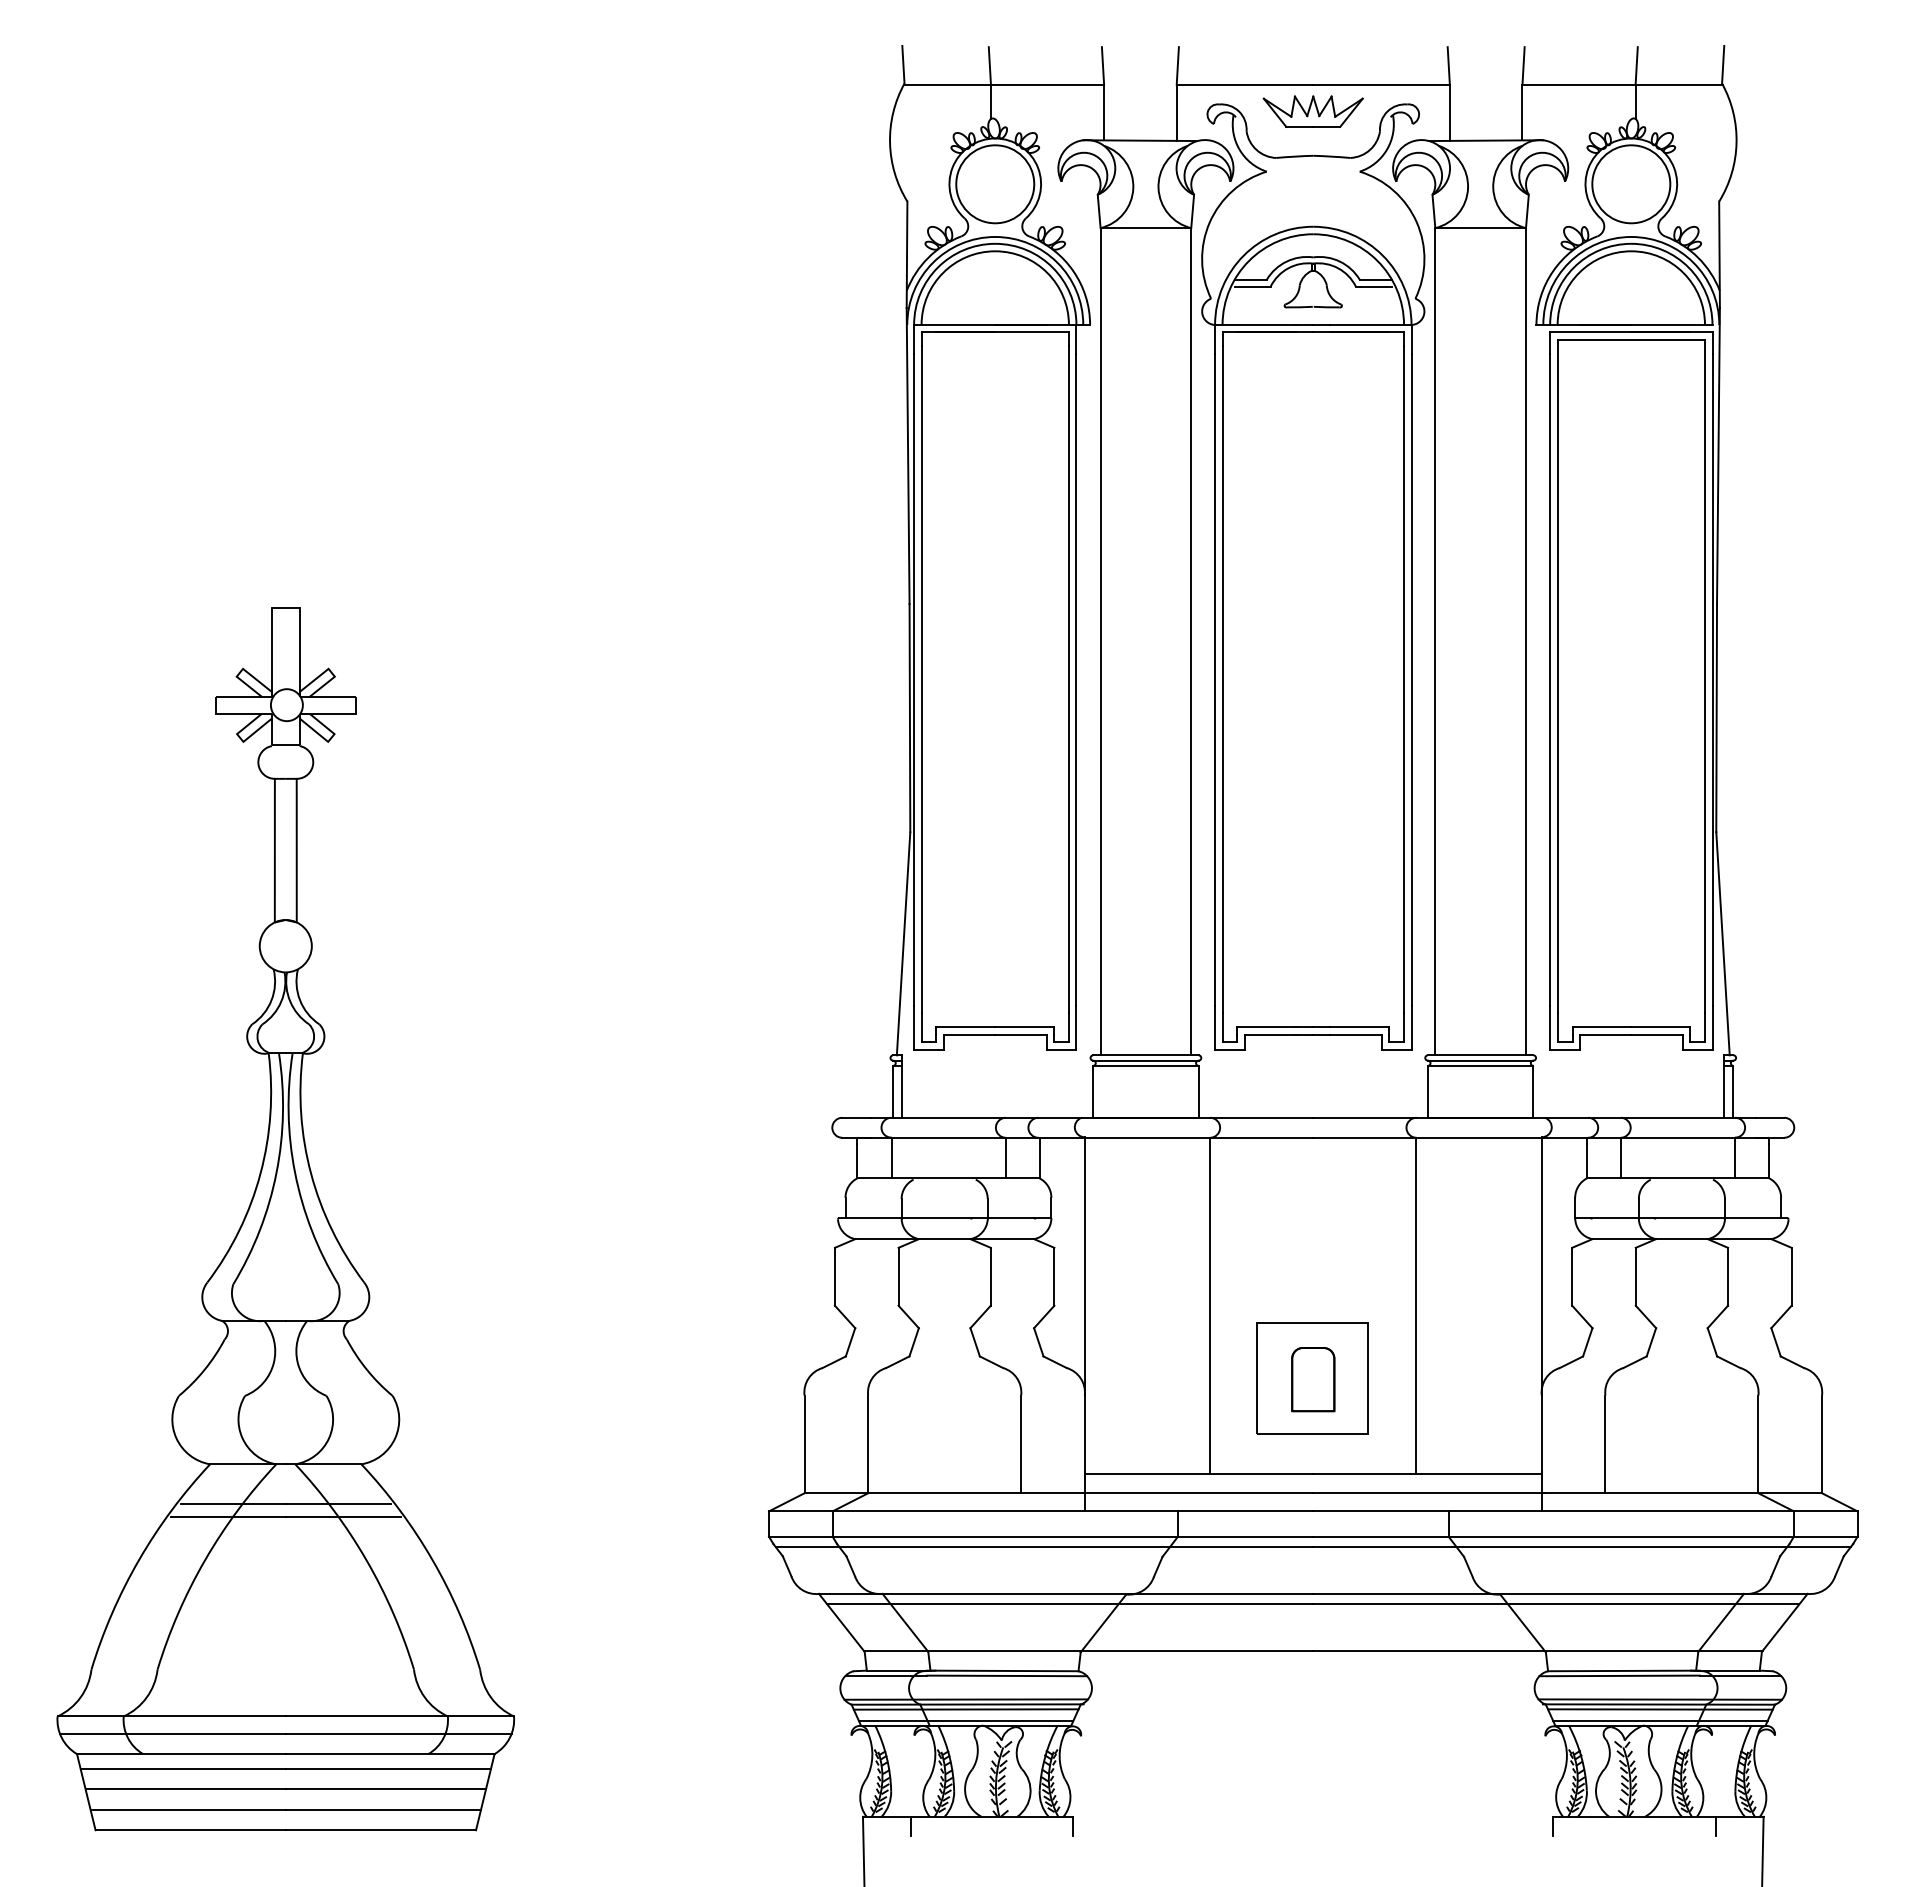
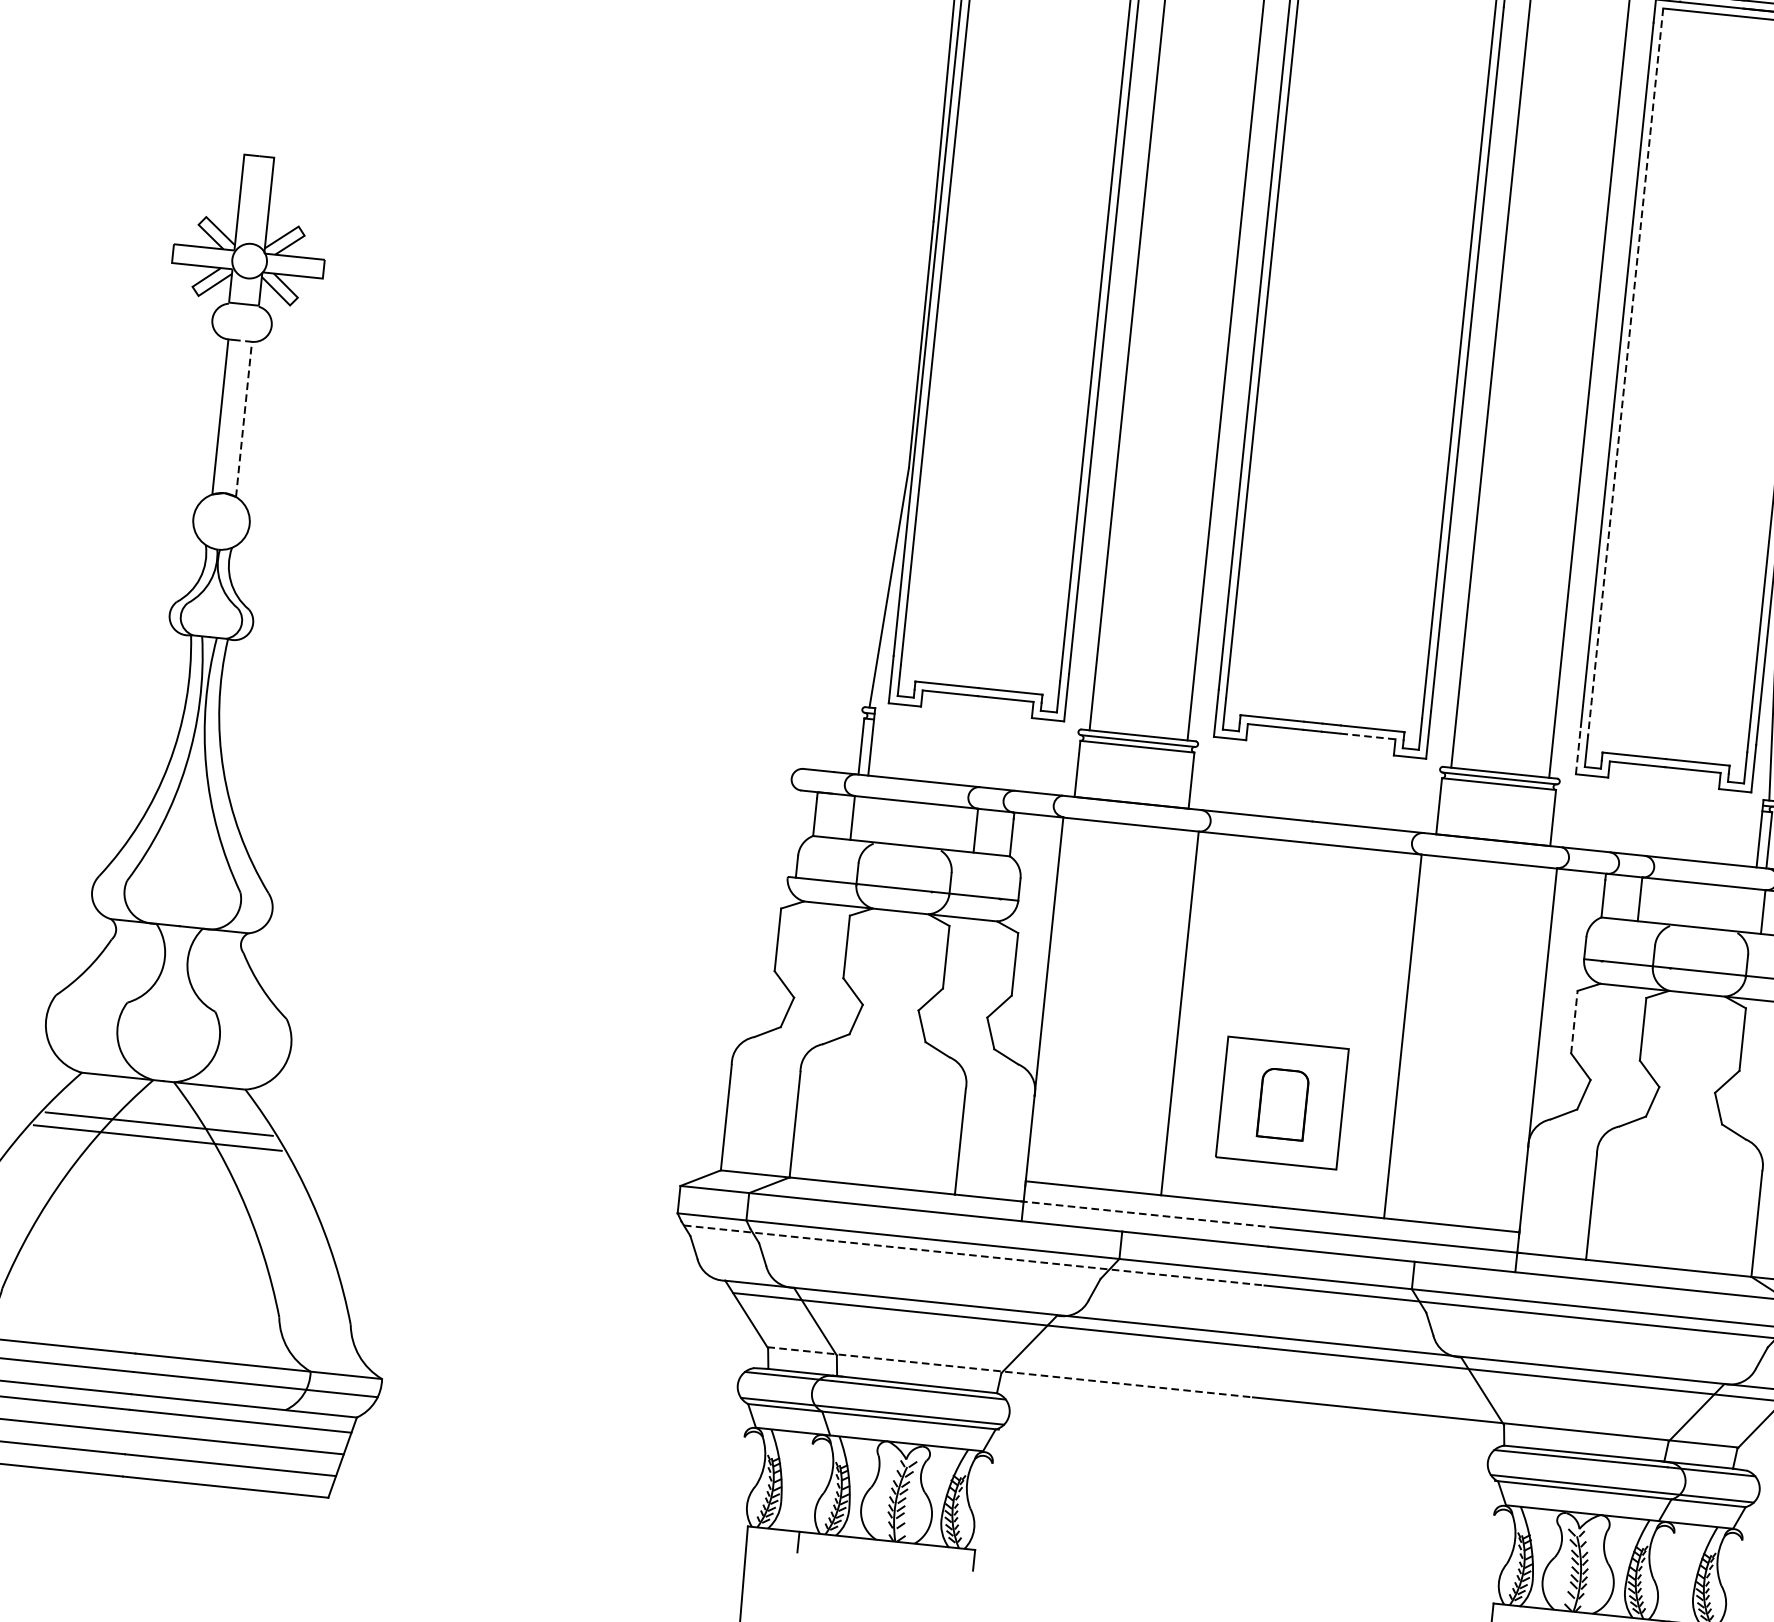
line: (1557, 676) -> (1625, 372), solid -> dashed
line: (296, 844) -> (244, 412), solid -> dashed
line: (1550, 1027) -> (1578, 750), solid -> dashed
line: (1355, 1034) -> (1367, 736), solid -> dashed
line: (1572, 1276) -> (1574, 1021), solid -> dashed
line: (1197, 1493) -> (1145, 1214), solid -> dashed
line: (1044, 1547) -> (974, 1255), solid -> dashed
line: (1088, 1650) -> (1010, 1371), solid -> dashed
line: (965, 1709) -> (870, 1421), removed
line: (1659, 1709) -> (1620, 1499), removed
line: (965, 1720) -> (869, 1433), removed
line: (1660, 1720) -> (1620, 1511), removed

